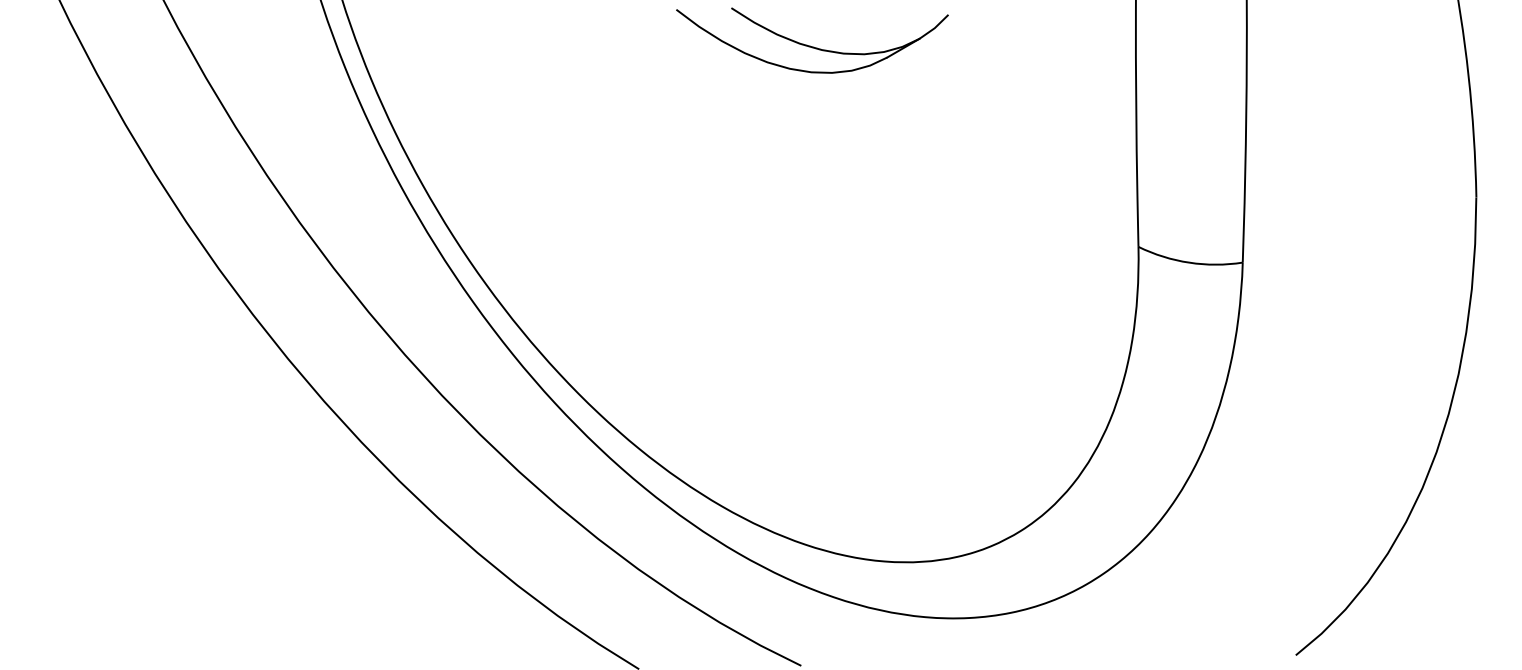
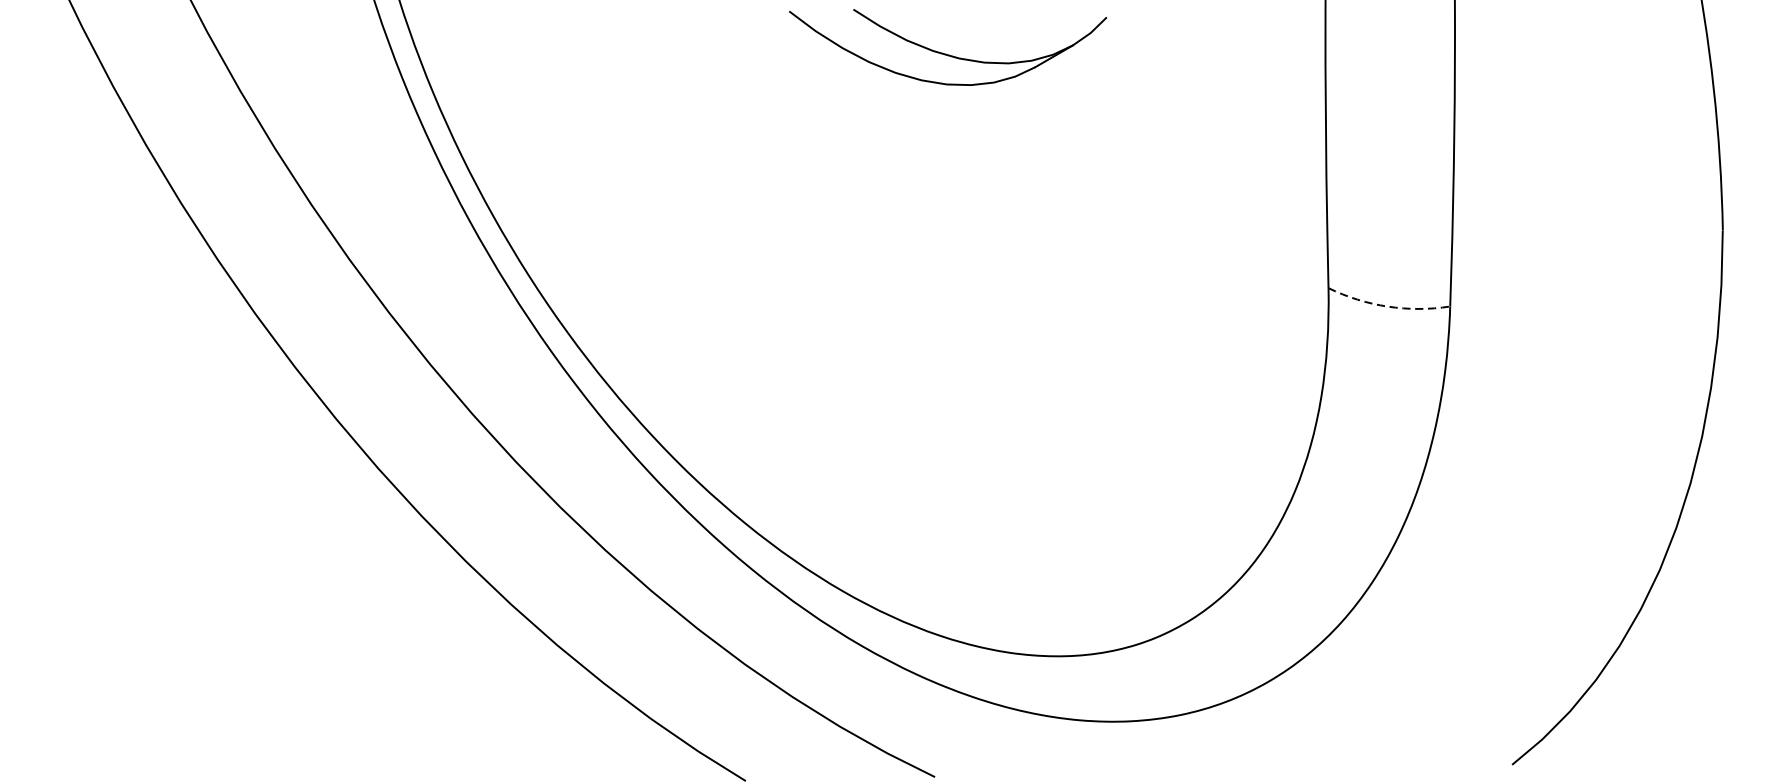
arc: (1189, 262) -> (1388, 306), solid -> dashed

